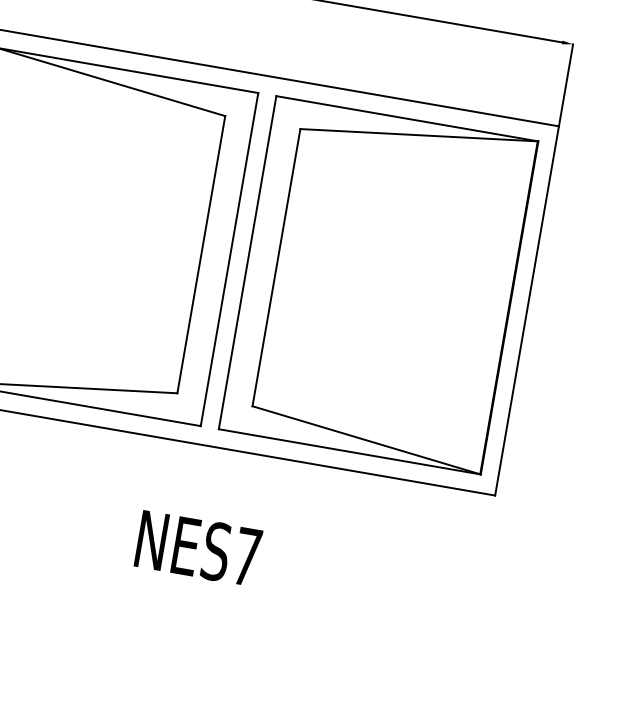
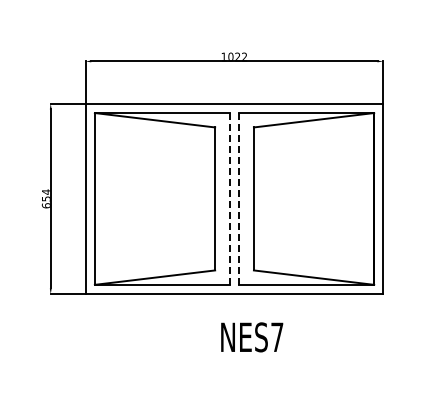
line: (229, 258) -> (229, 198), solid -> dashed
line: (248, 261) -> (239, 198), solid -> dashed
text: (199, 548) -> (252, 337), moved

